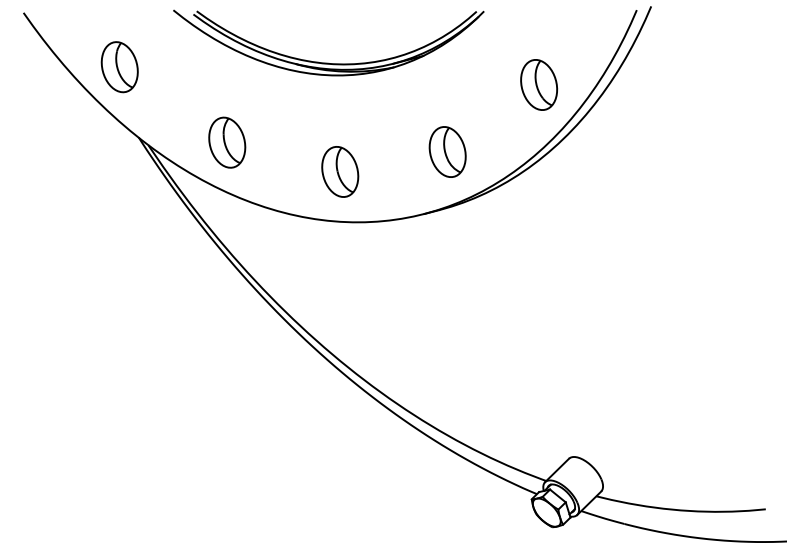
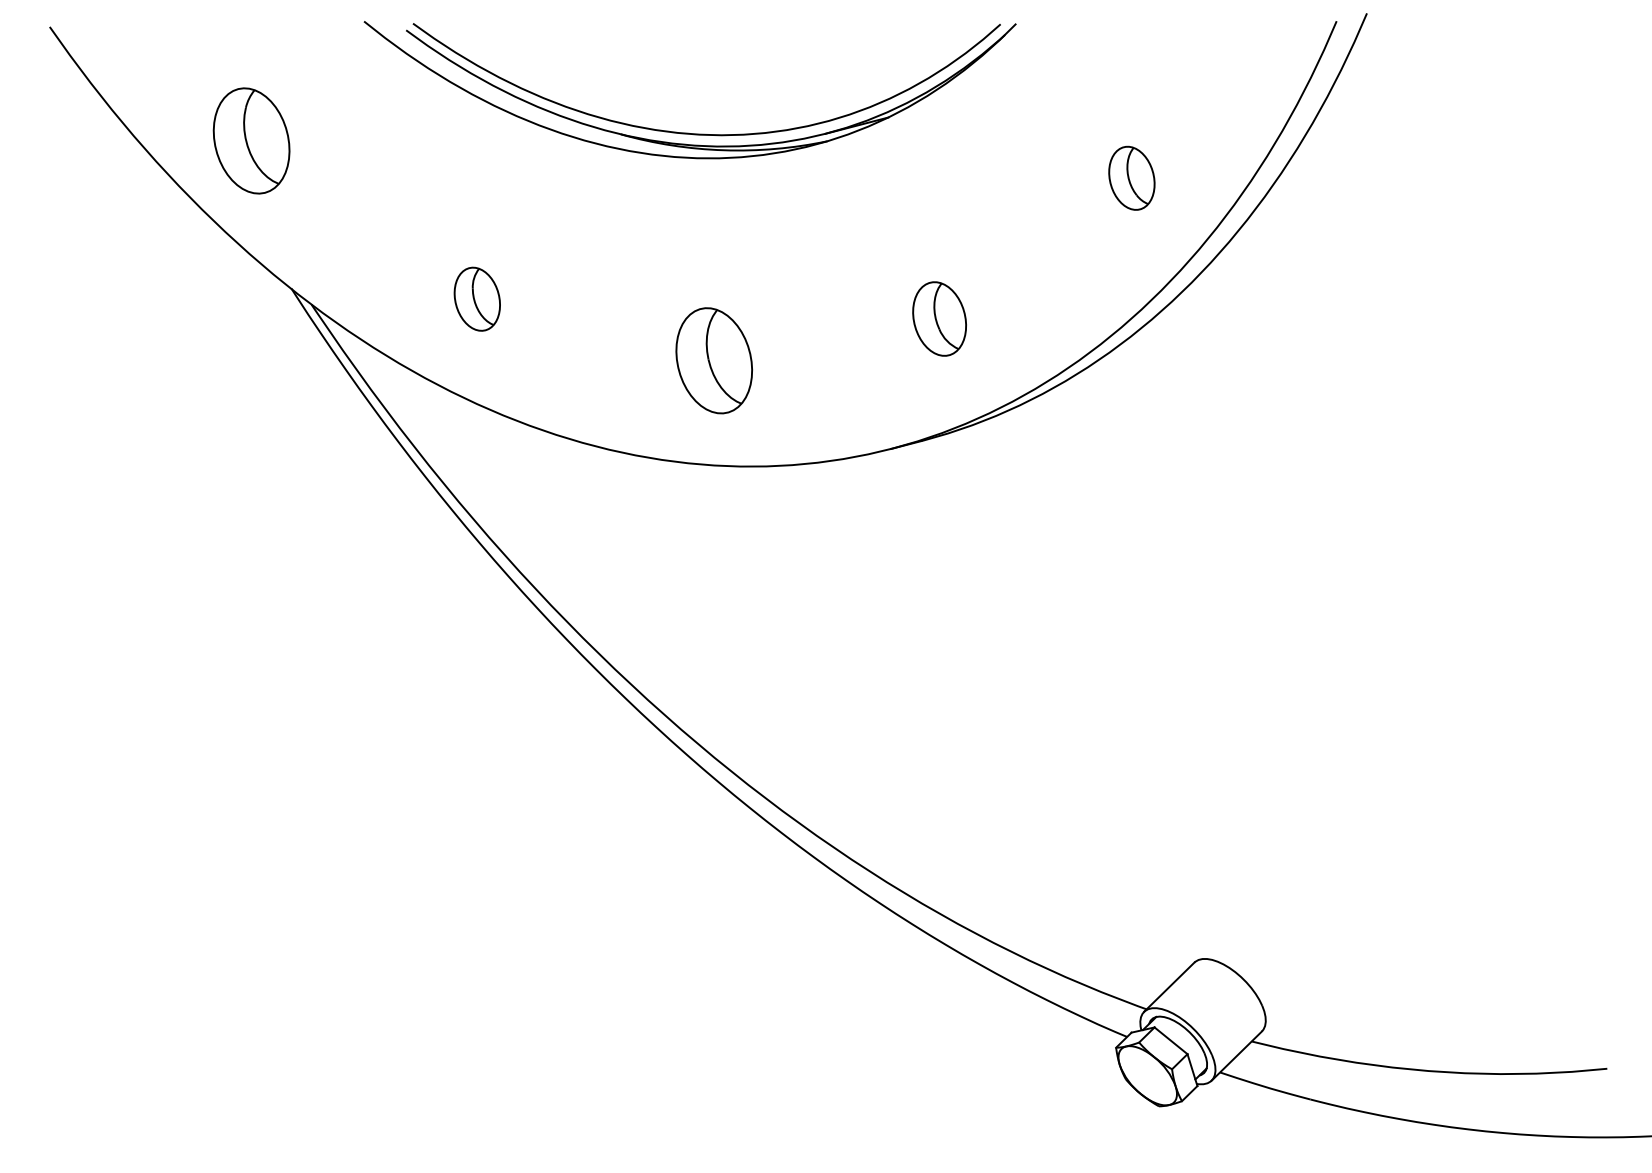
part: (539, 84) -> (1132, 177), size x0.6
part: (227, 142) -> (477, 299), size x0.6
part: (447, 151) -> (939, 317), size x0.7

